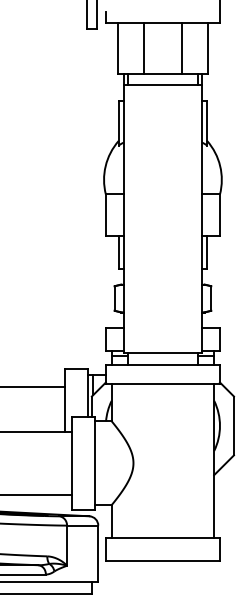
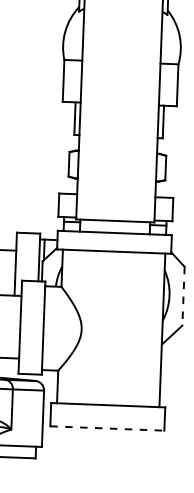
line: (233, 426) -> (183, 296), solid -> dashed
line: (163, 561) -> (107, 428), solid -> dashed

